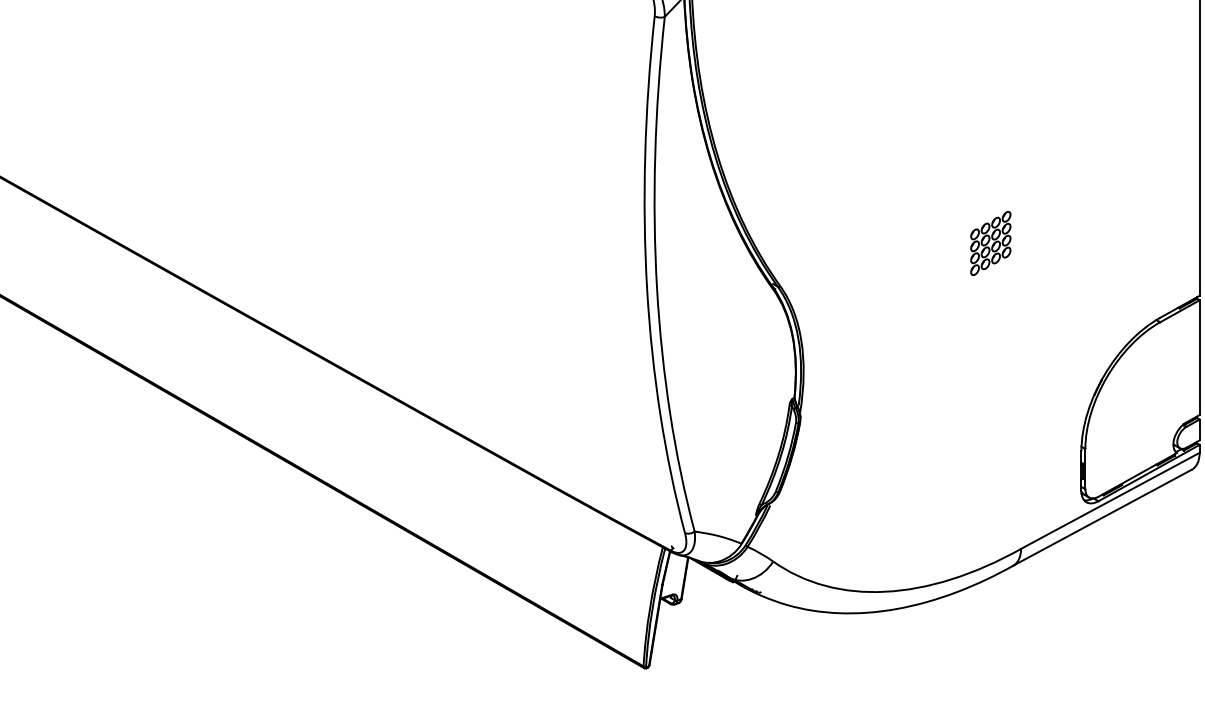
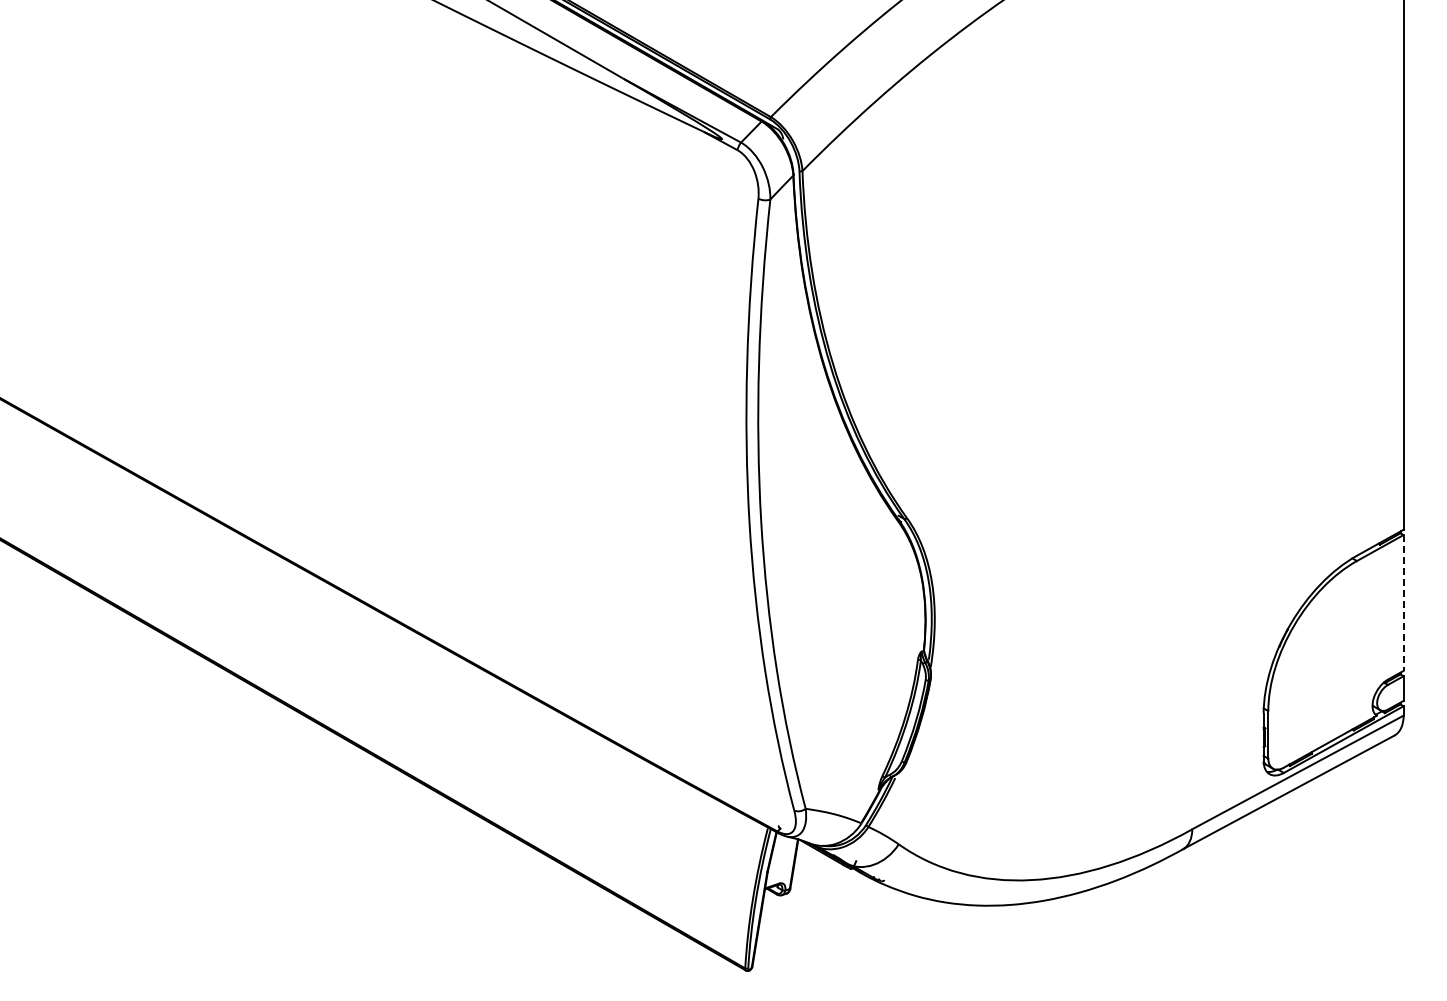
part: (990, 243) -> (1156, 467), removed
line: (1199, 357) -> (1403, 602), solid -> dashed

